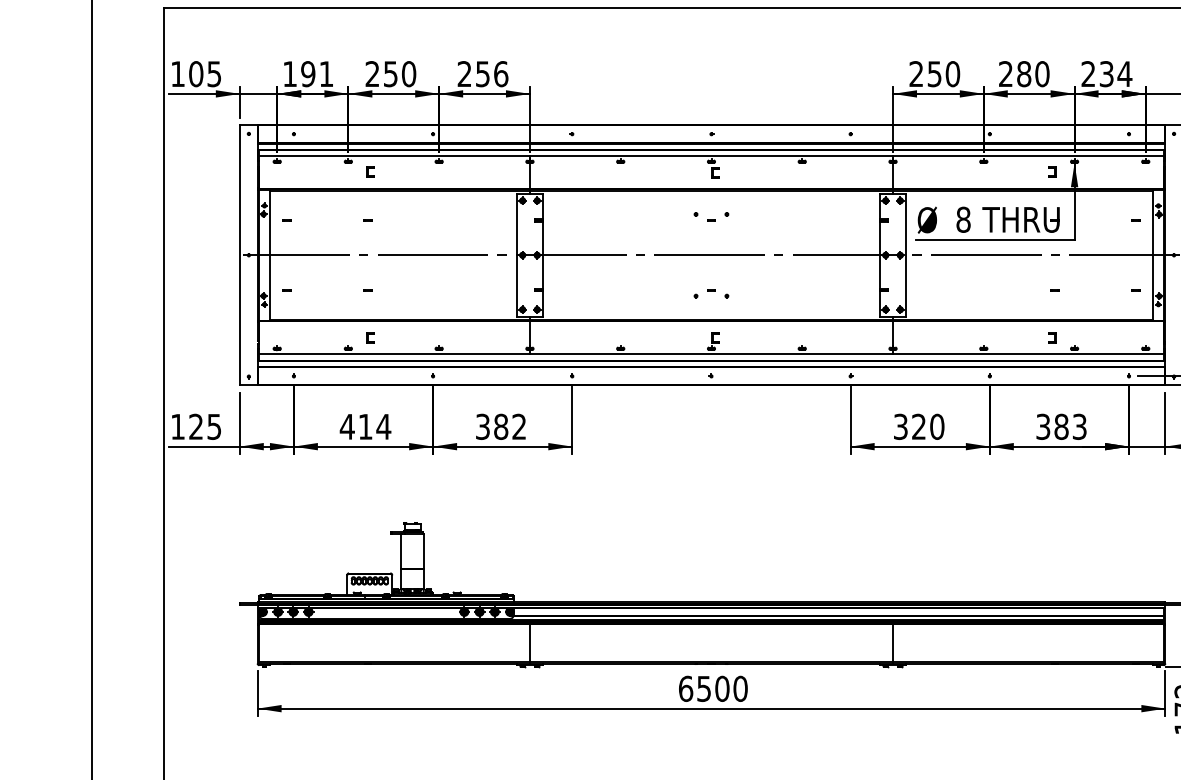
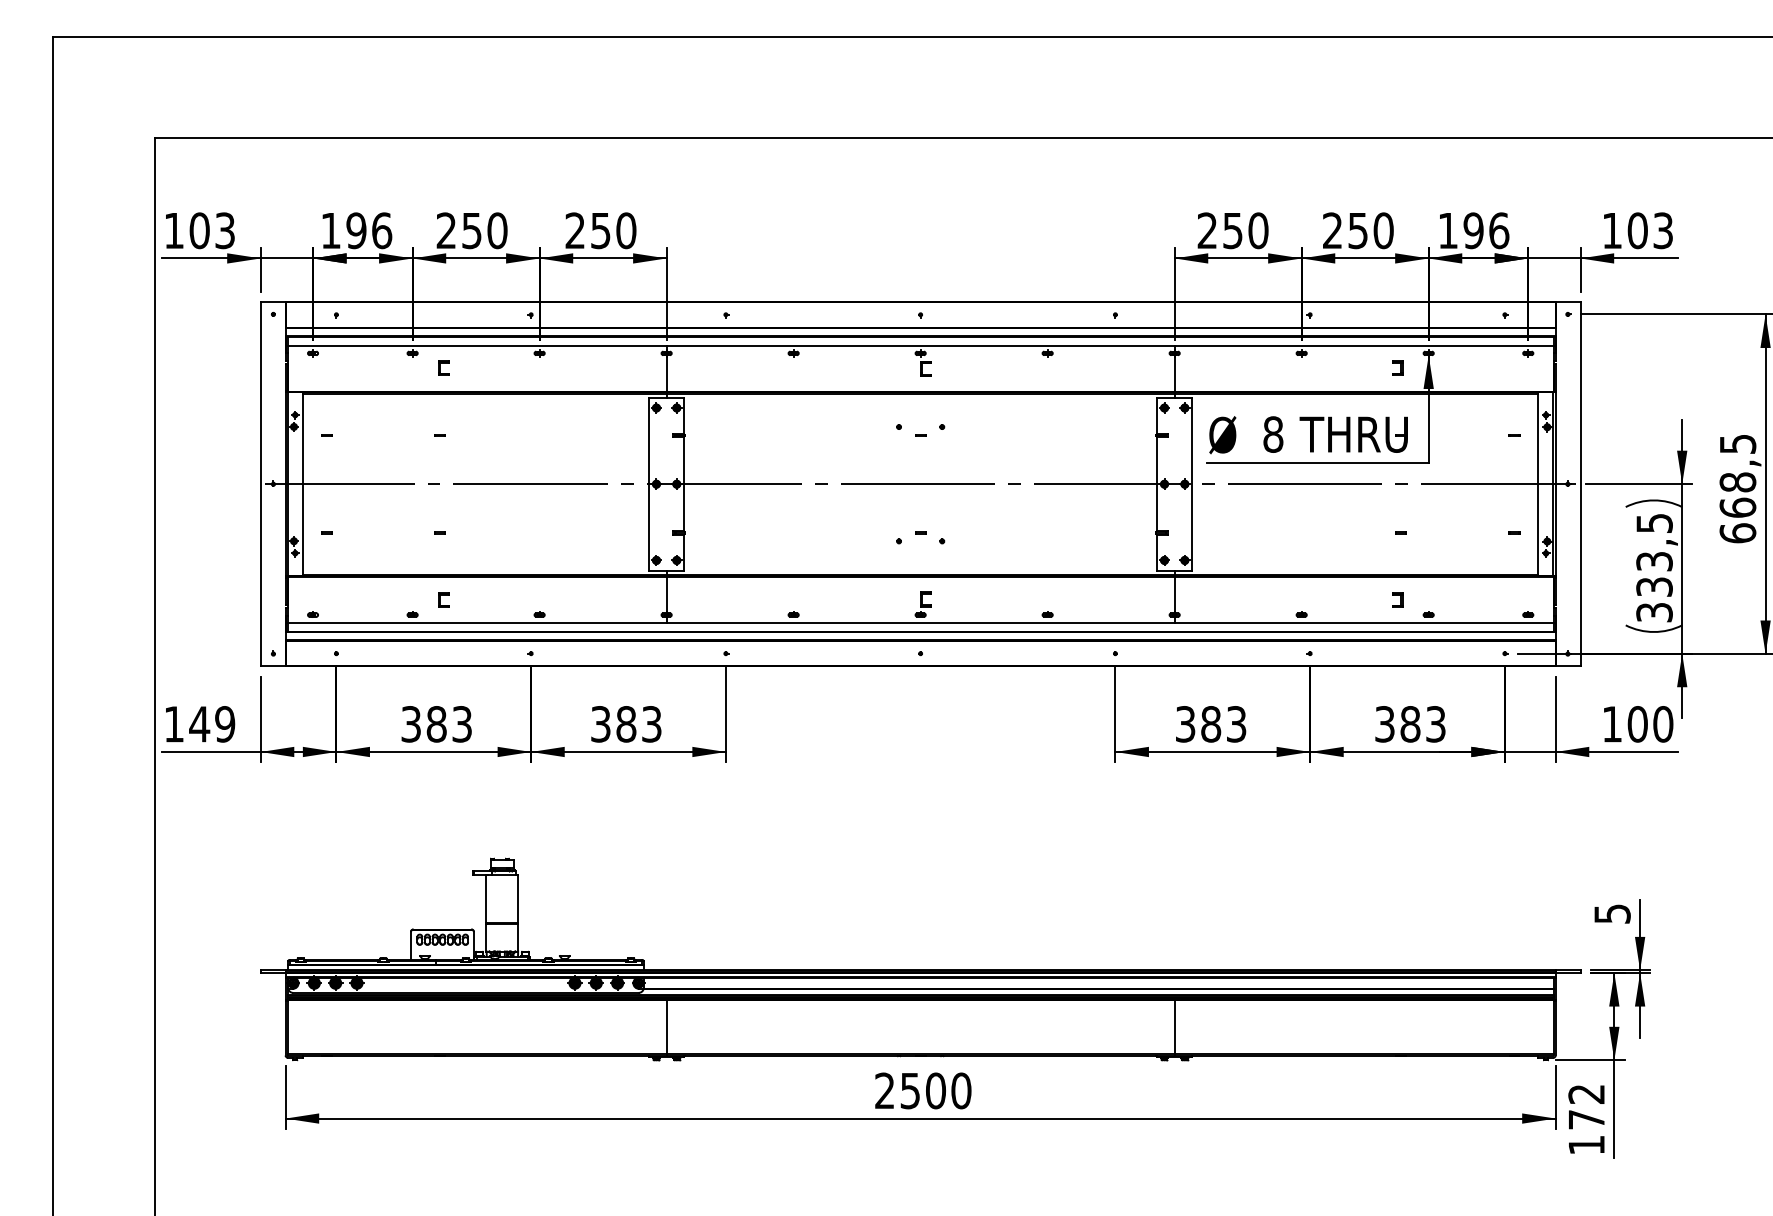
text: (214, 73) -> (225, 230), 105 -> 103
text: (326, 73) -> (382, 230), 191 -> 196
text: (501, 73) -> (626, 230), 256 -> 250
text: (1024, 73) -> (1358, 230), 280 -> 250
text: (1106, 73) -> (1473, 230), 234 -> 196
text: (205, 427) -> (212, 724), 125 -> 149
text: (365, 427) -> (436, 724), 414 -> 383
text: (519, 427) -> (651, 724), 382 -> 383
text: (927, 427) -> (1223, 724), 320 -> 383
text: (686, 688) -> (885, 1090), 6500 -> 2500

